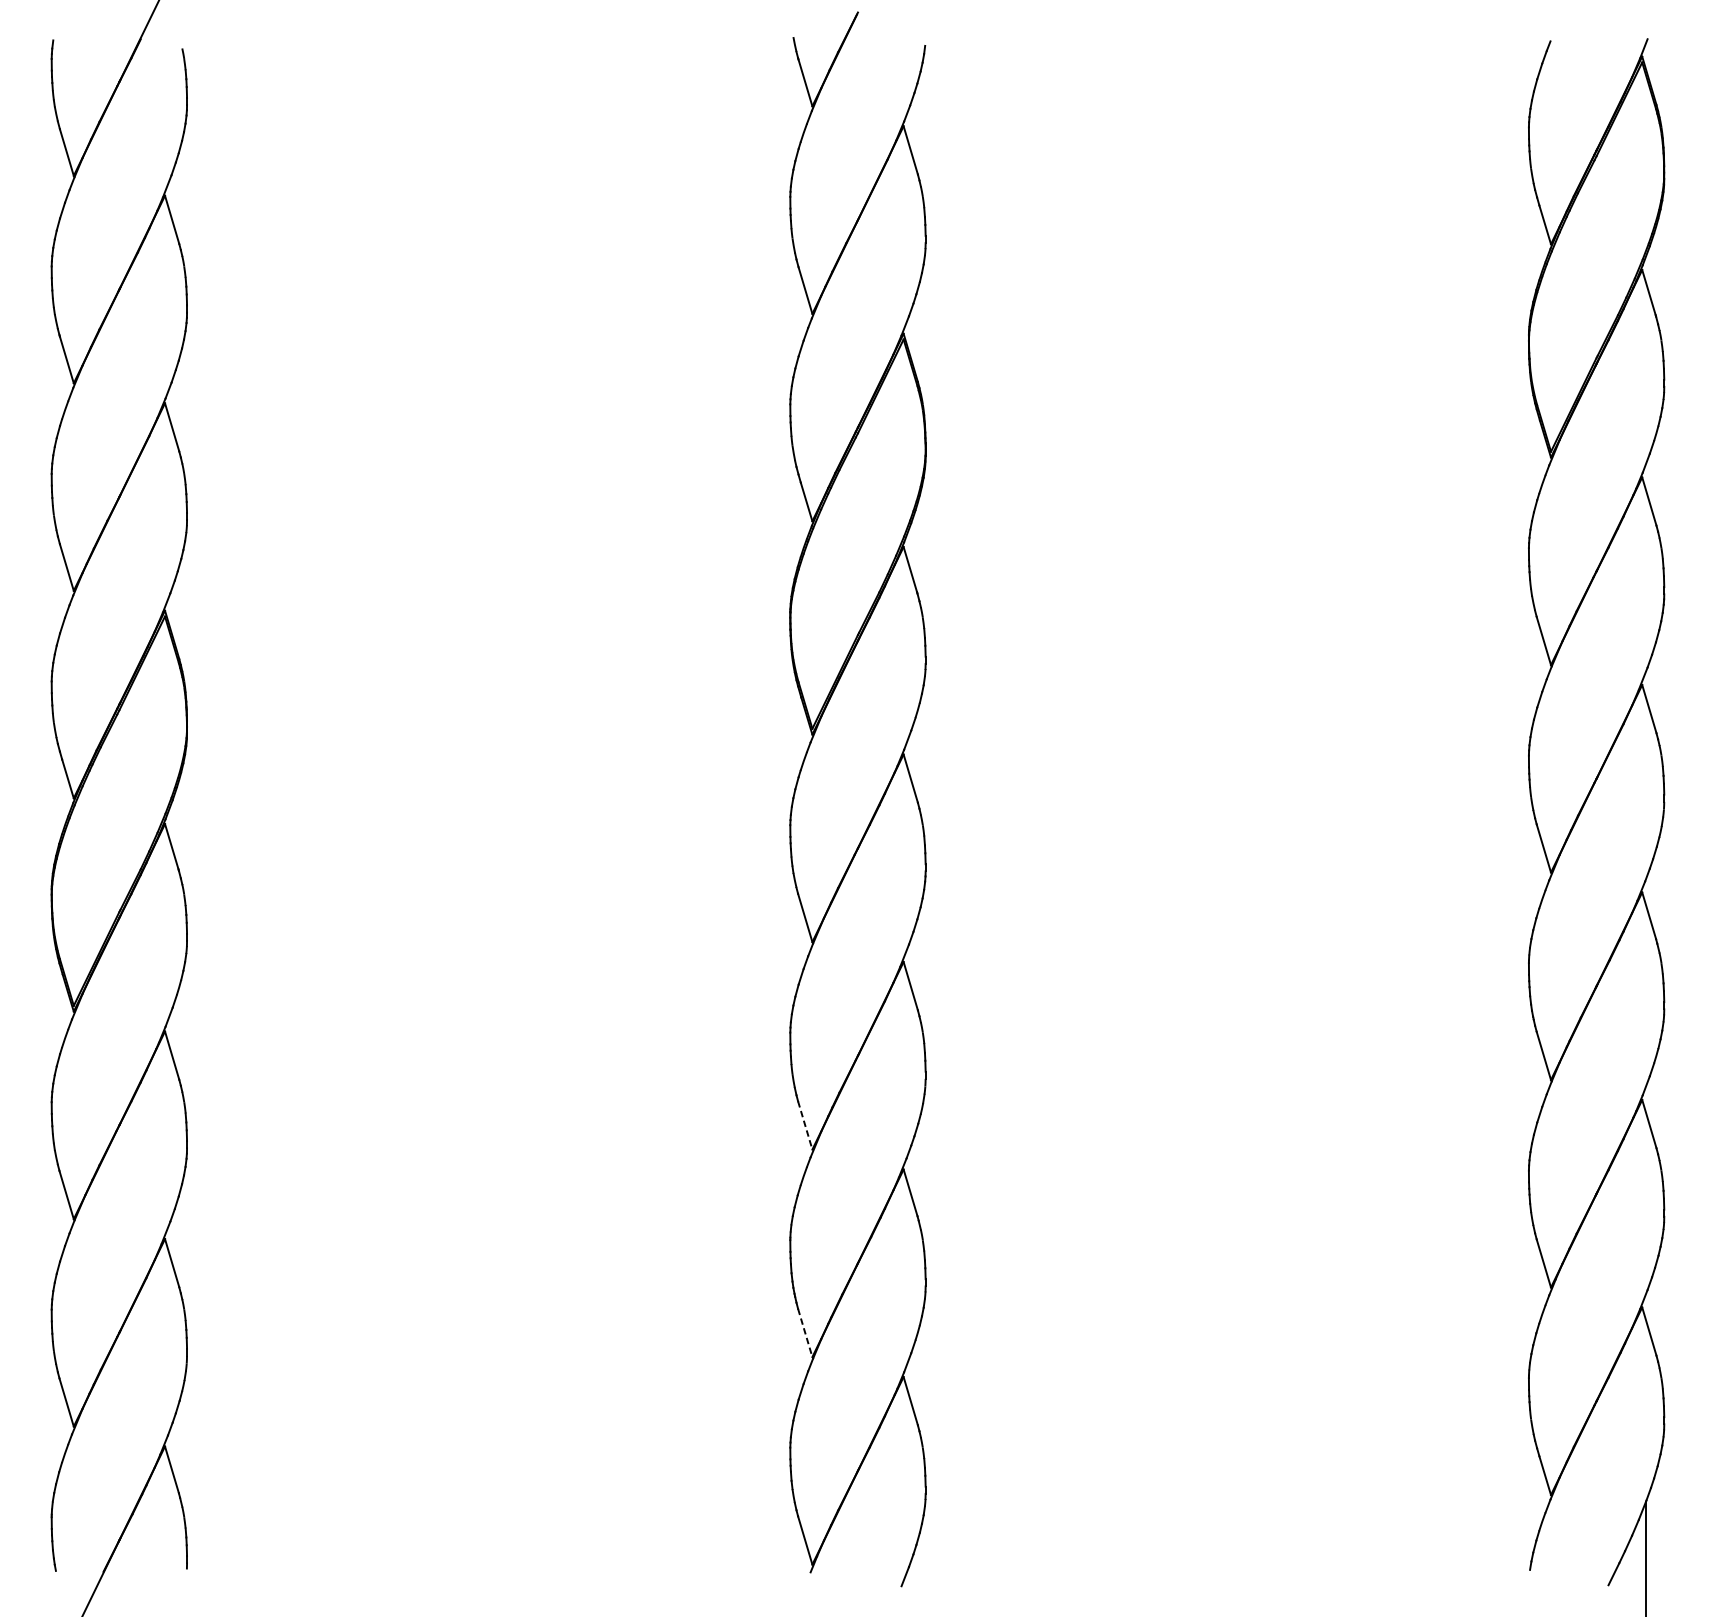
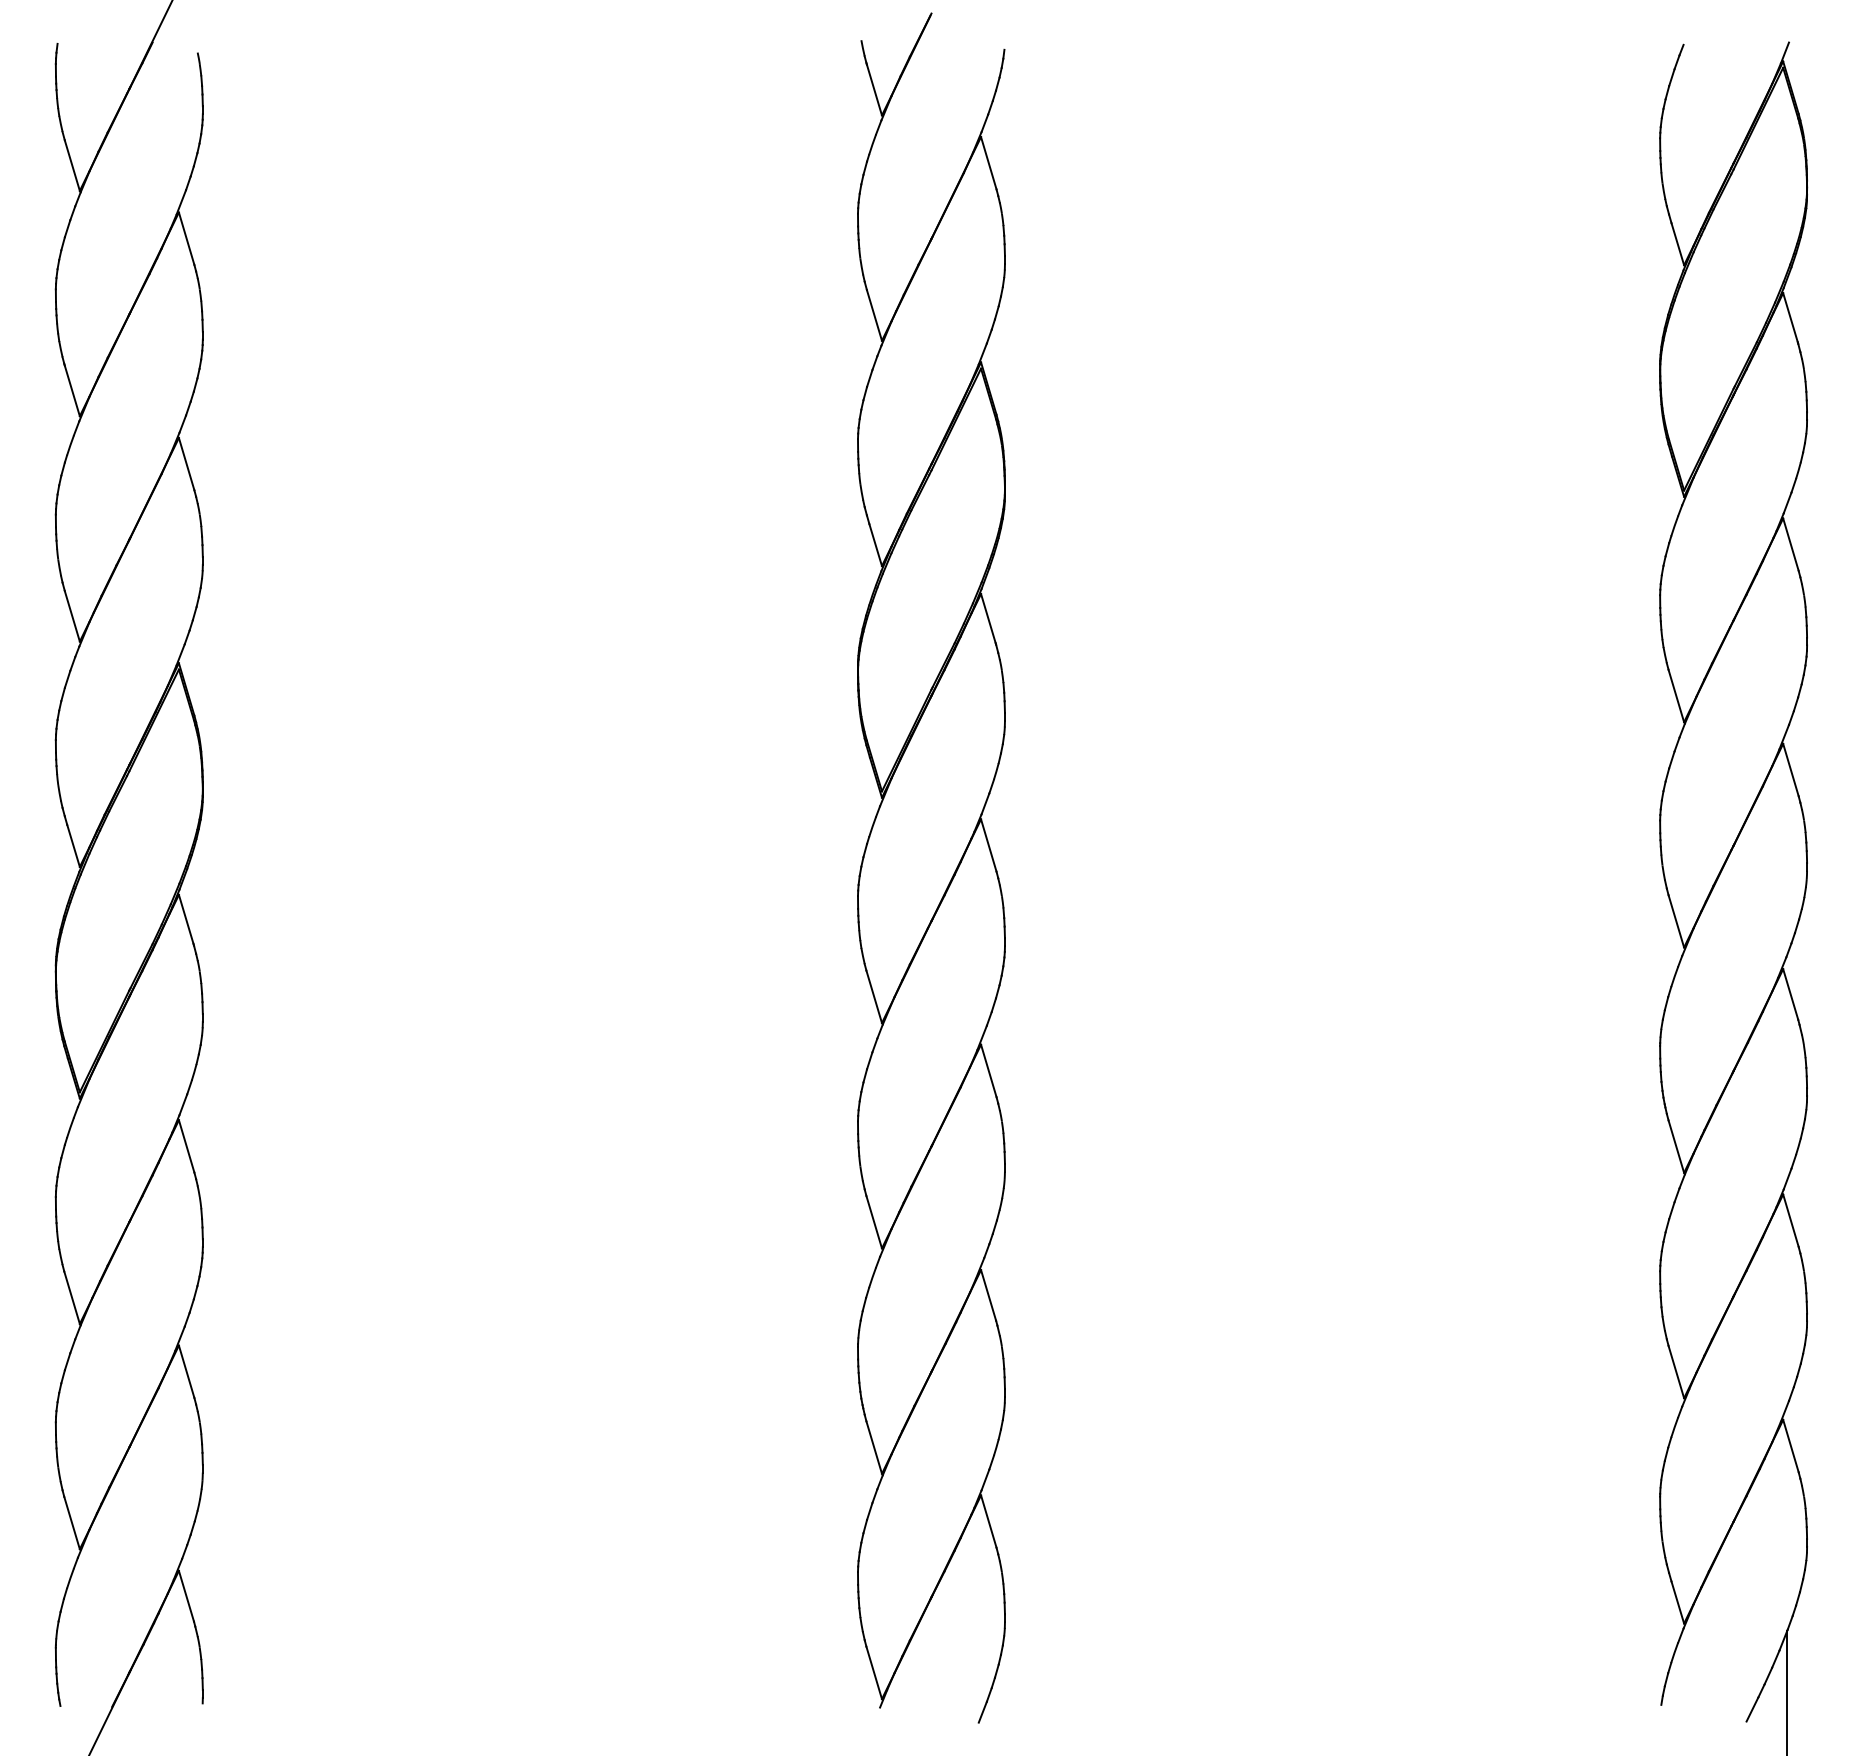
line: (805, 1125) -> (874, 1222), dashed -> solid
line: (805, 1333) -> (874, 1448), dashed -> solid

